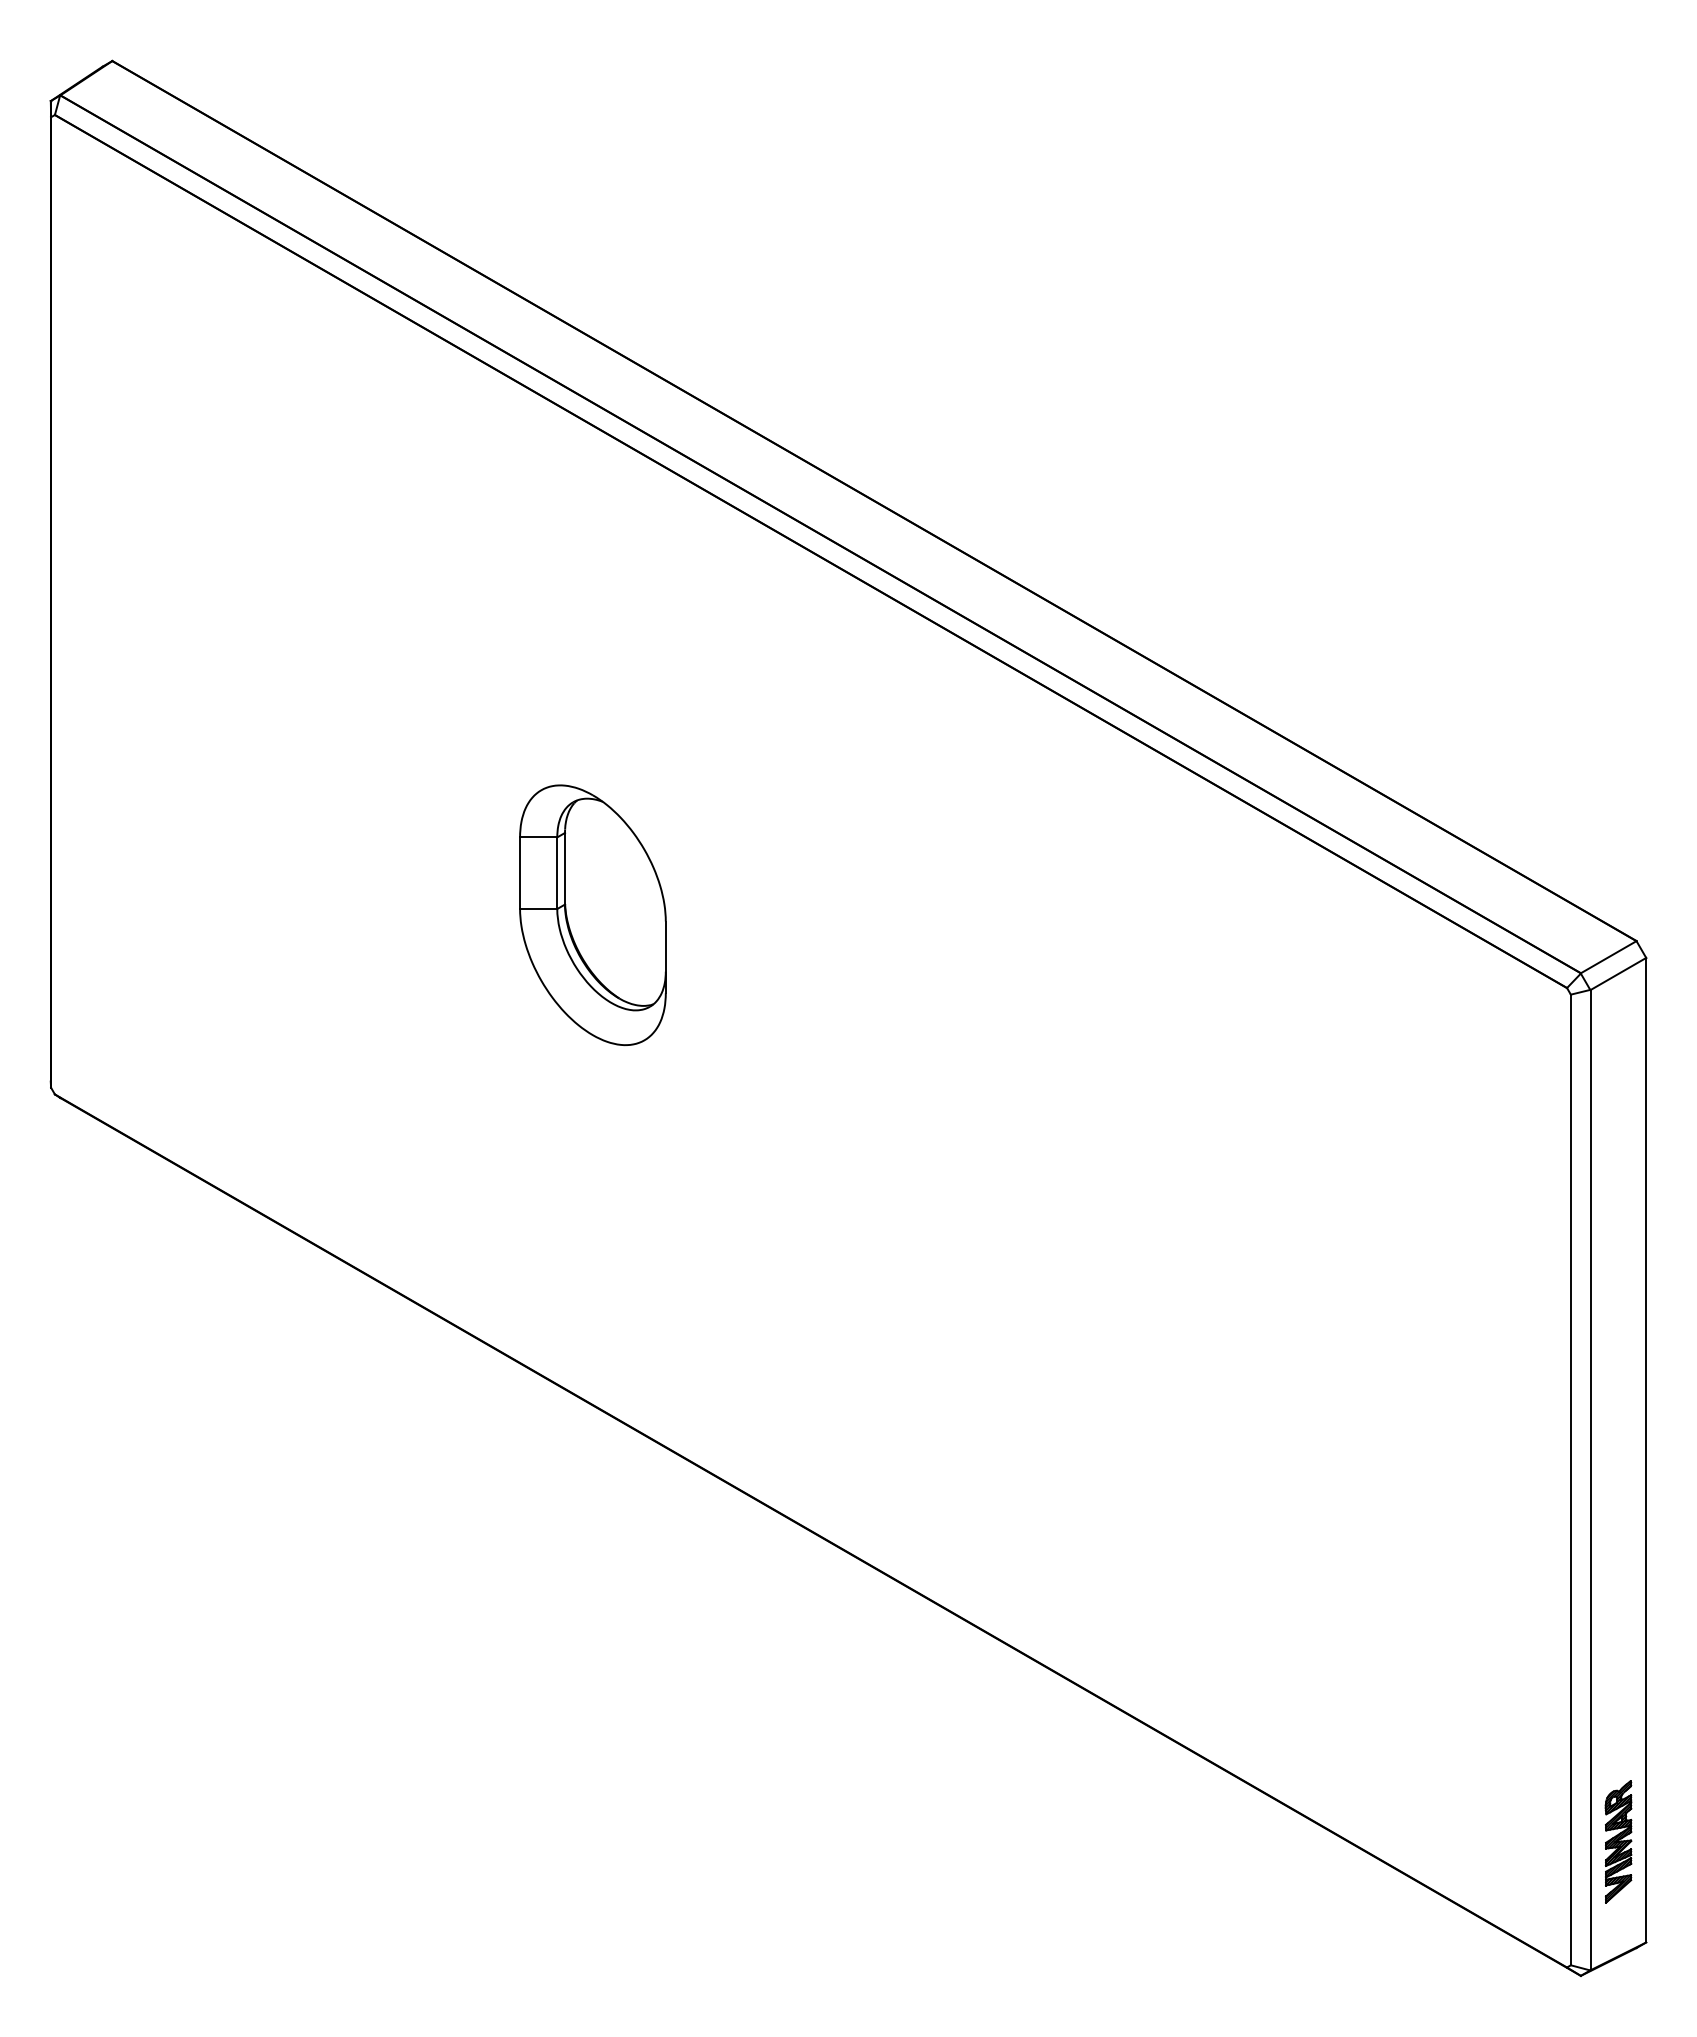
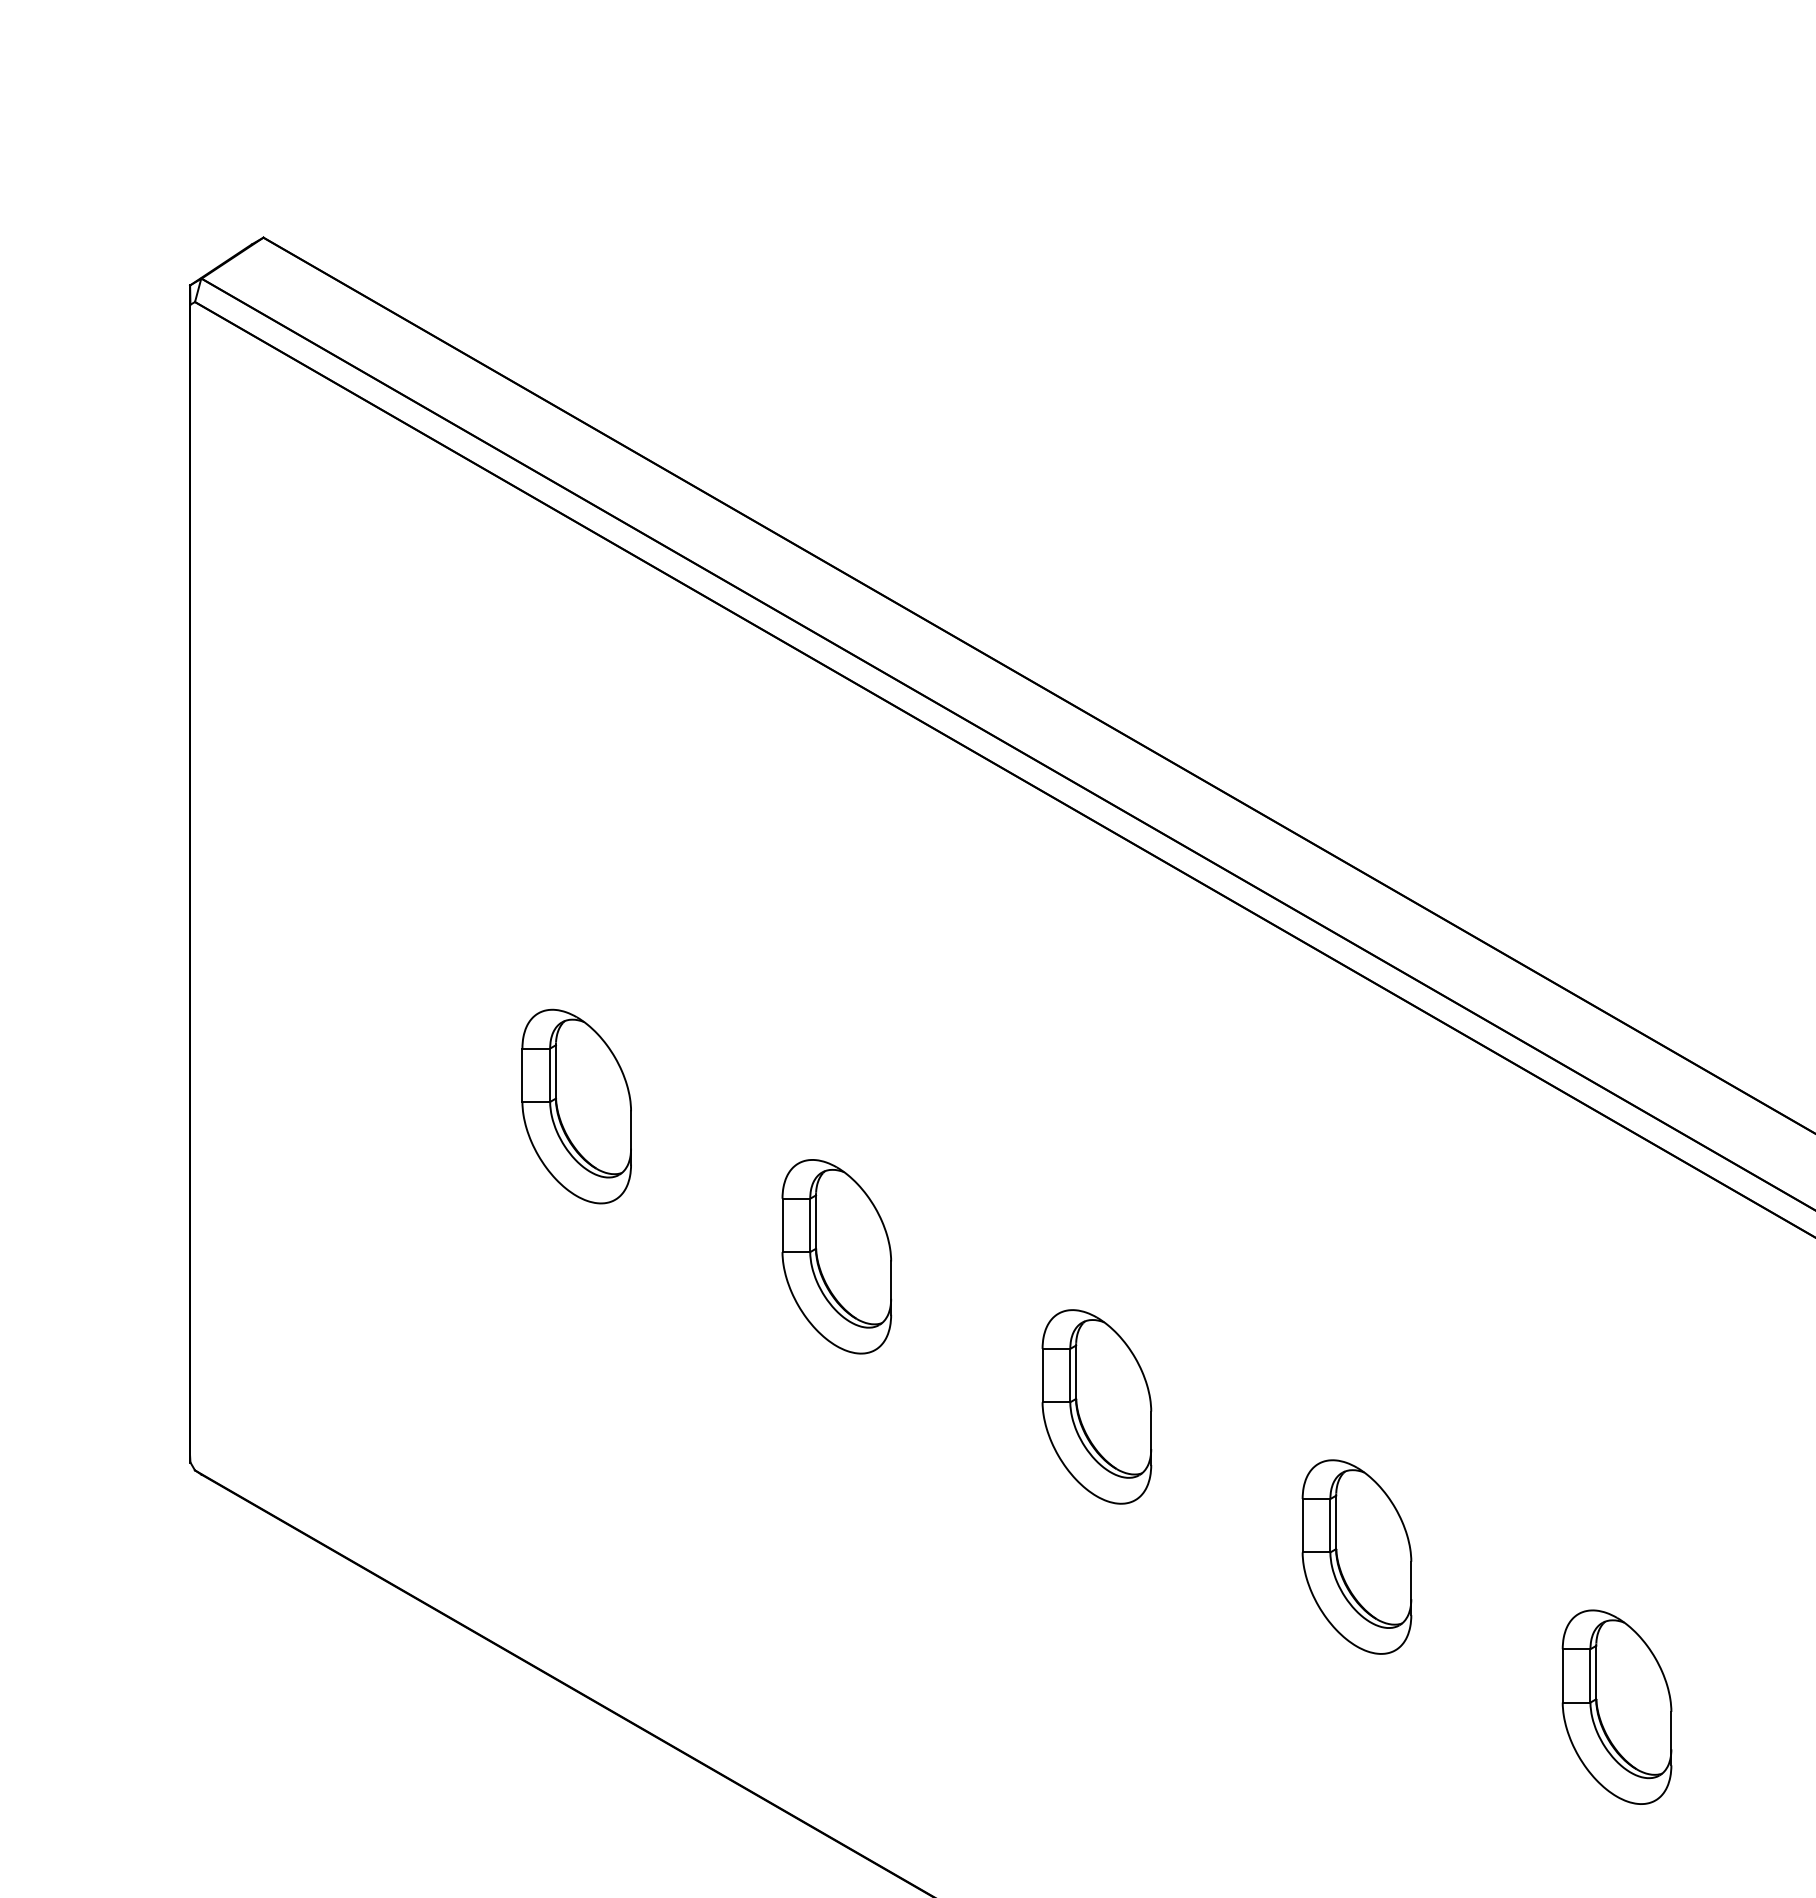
part: (374, 789) -> (576, 1106), added
part: (592, 915) -> (836, 1256), size x0.62
part: (810, 1041) -> (1096, 1407), added
part: (1028, 1167) -> (1356, 1557), added
part: (1246, 1292) -> (1616, 1706), added

